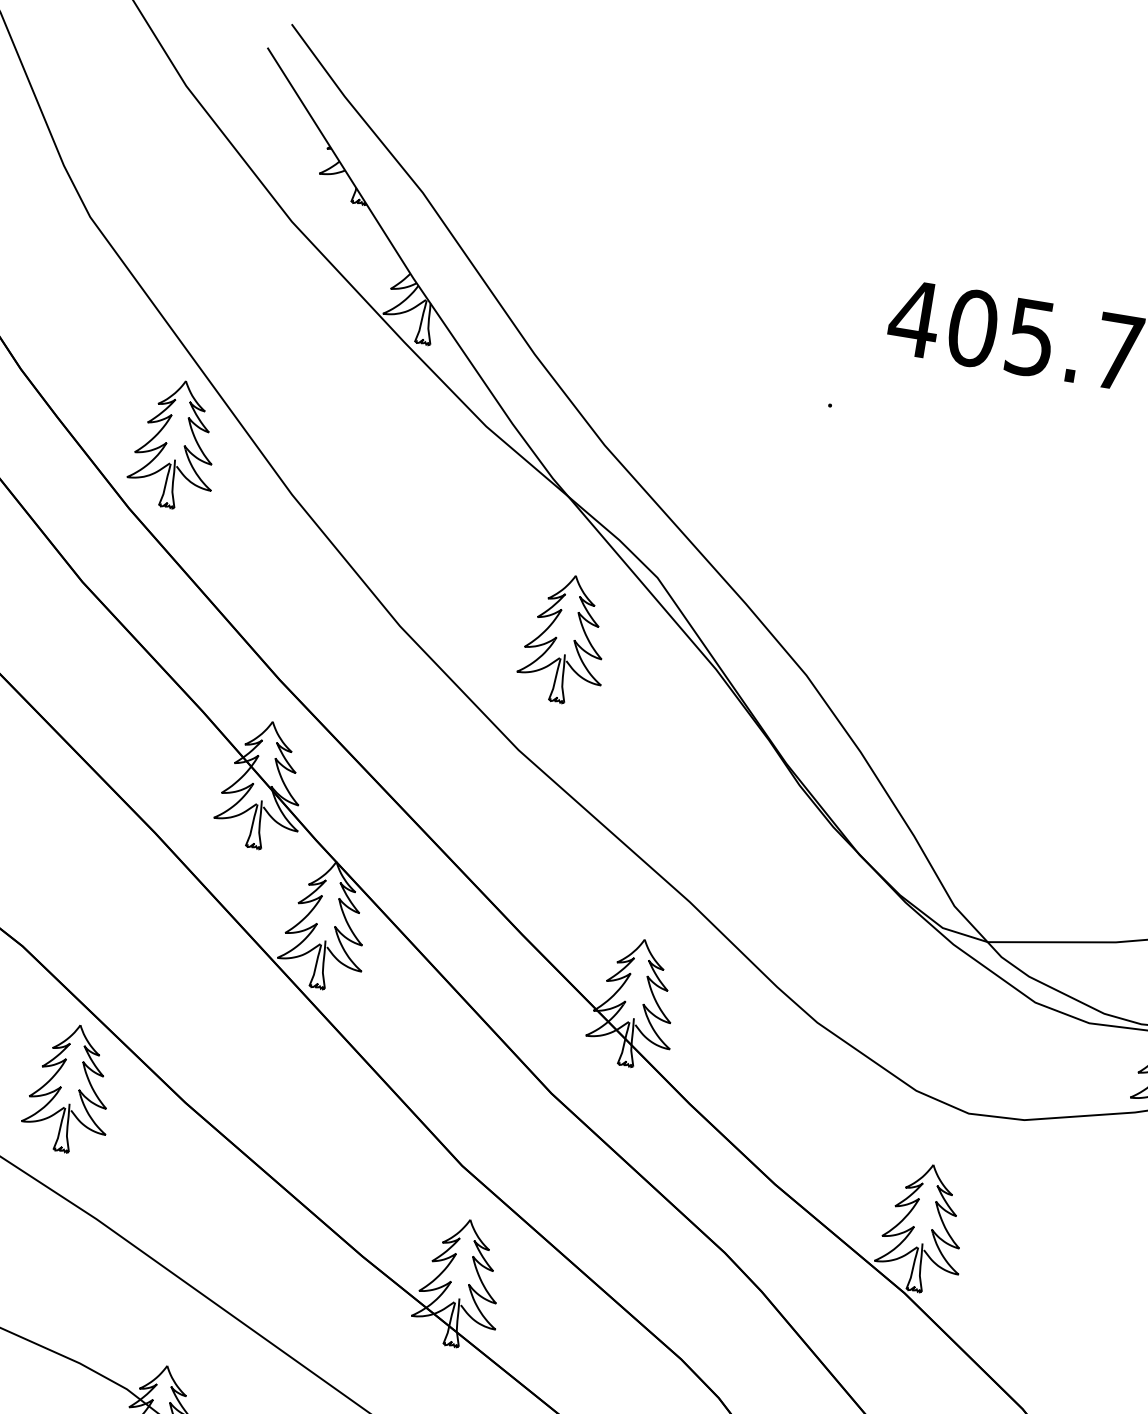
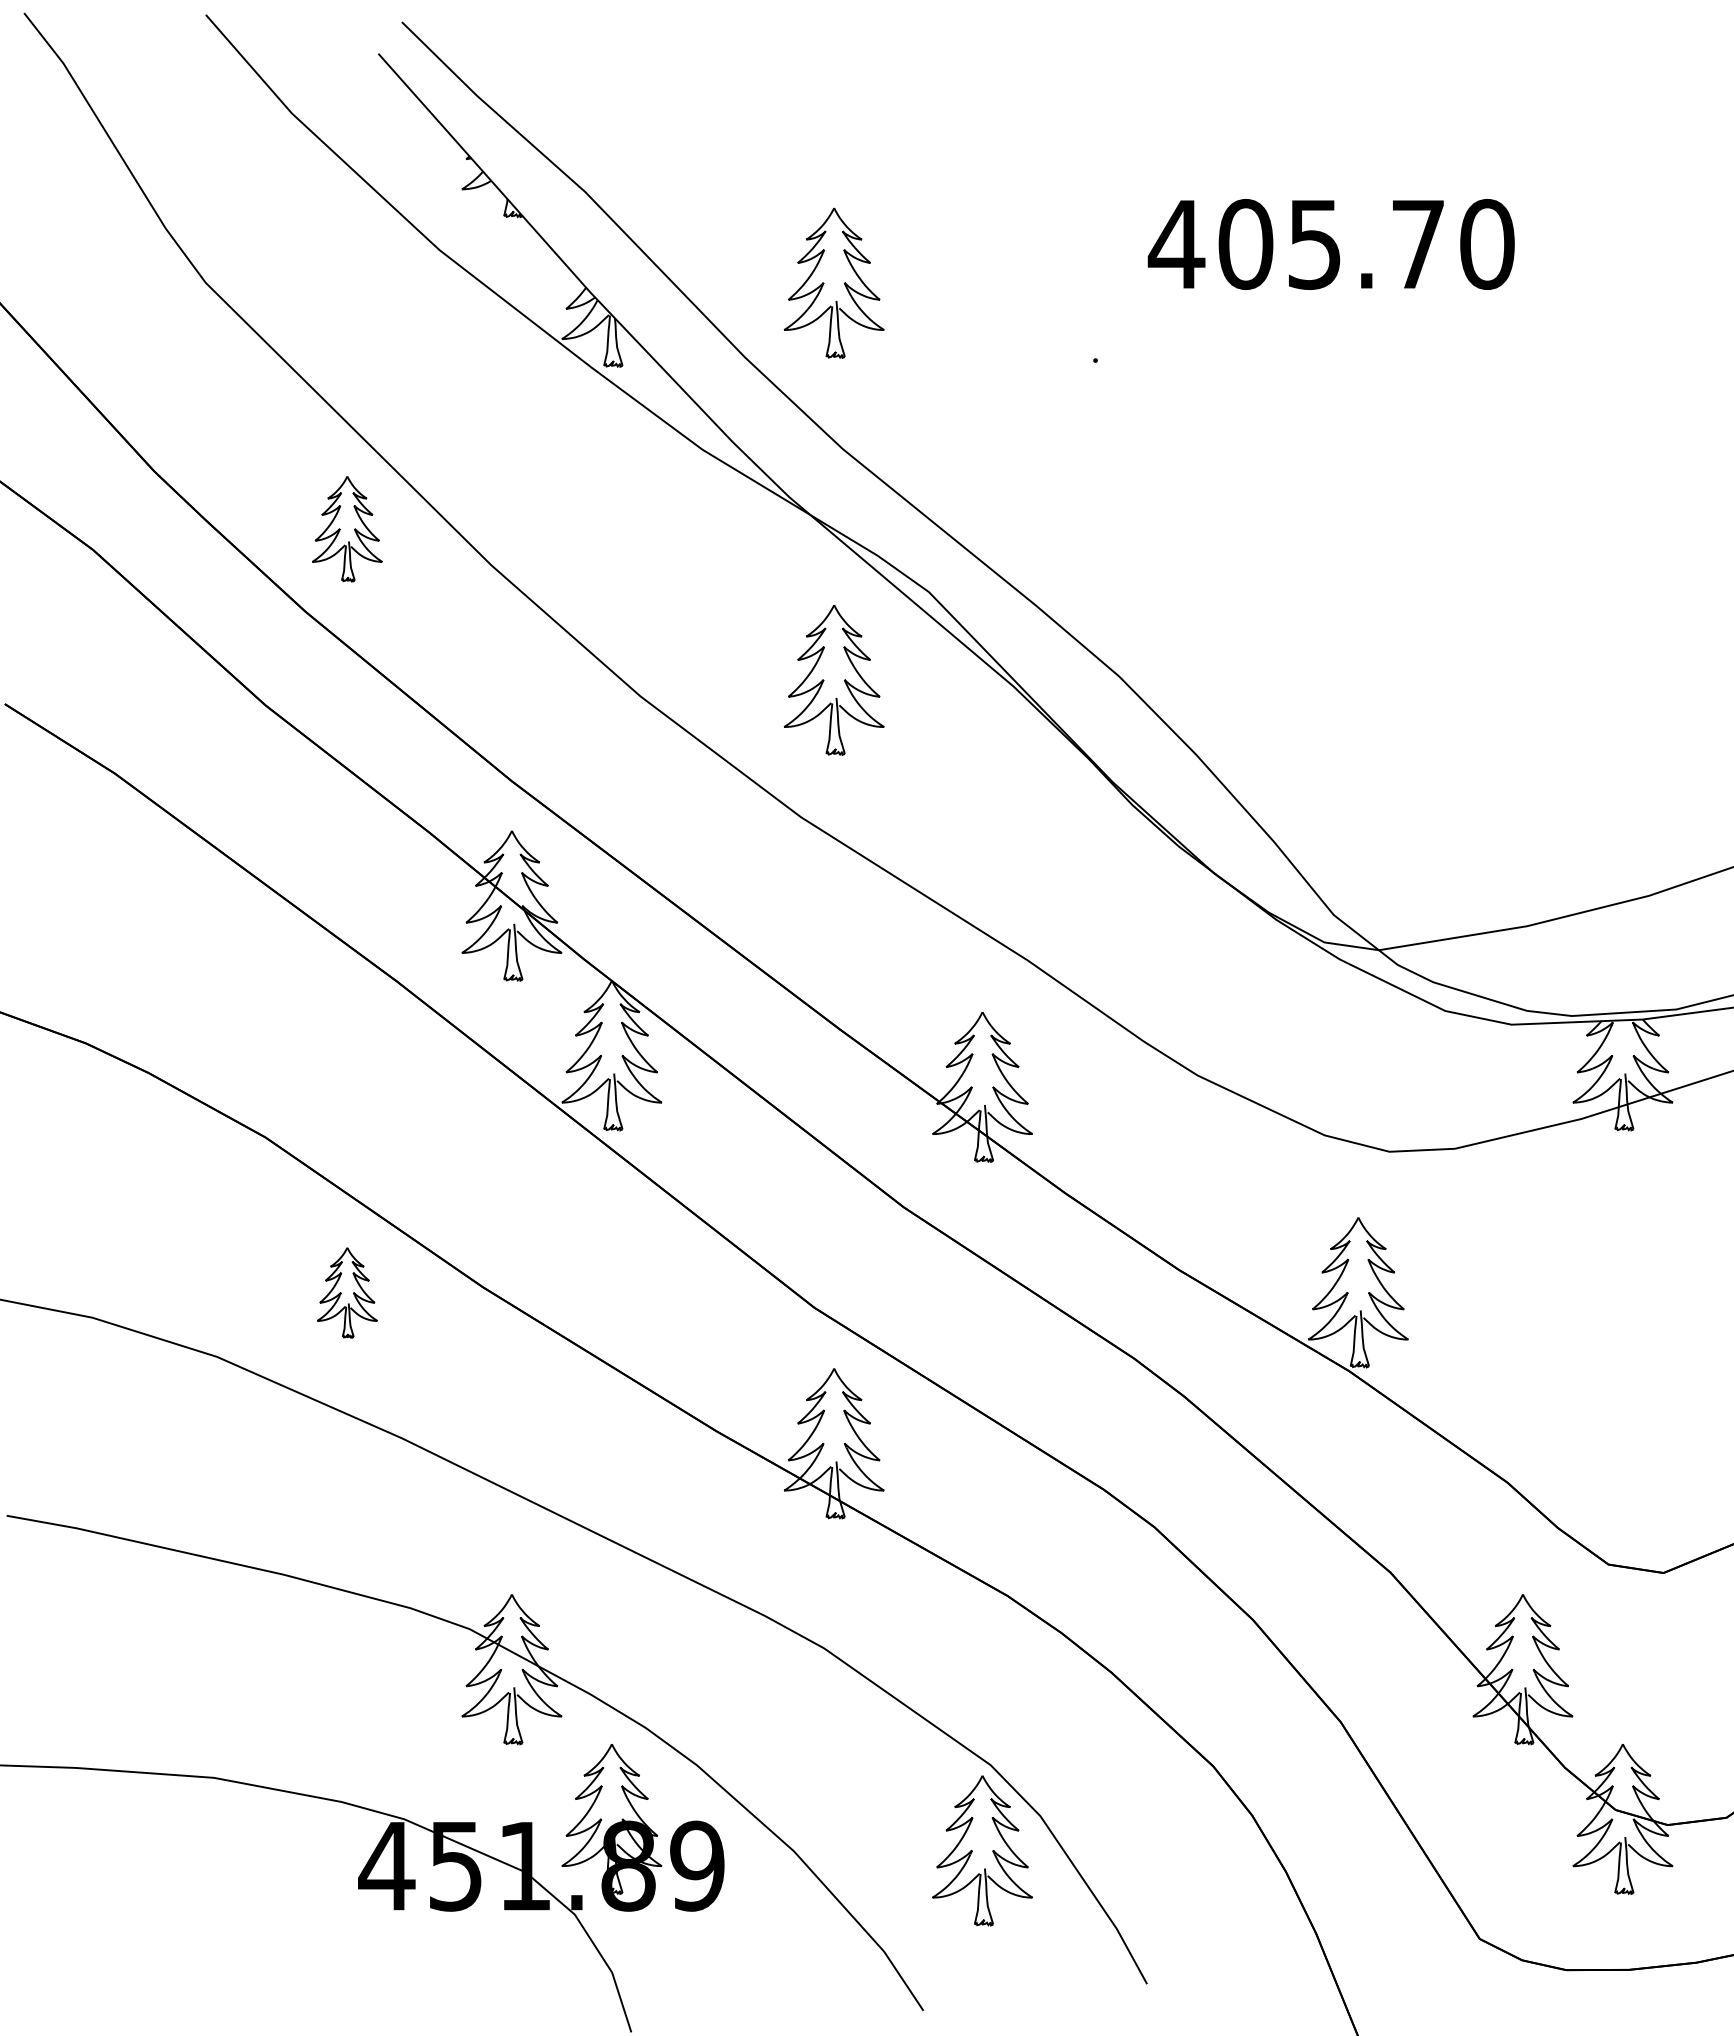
part: (619, 303) -> (833, 282), added
part: (175, 443) -> (347, 528), size x0.7
part: (70, 1088) -> (347, 1292), size x0.6

